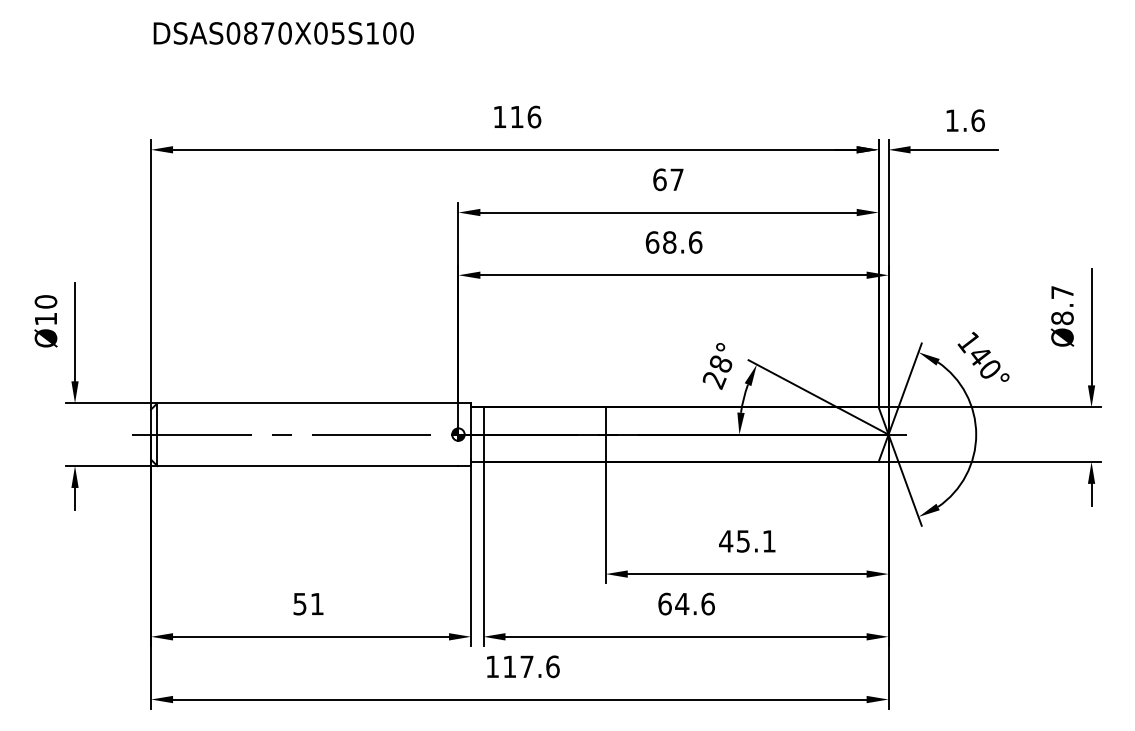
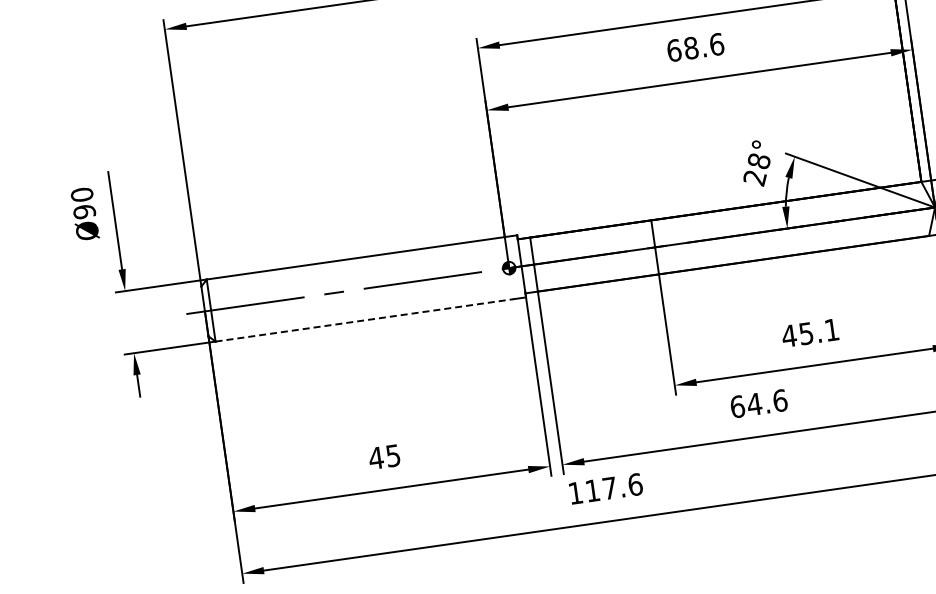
text: (45, 318) -> (84, 211), Ø10 -> Ø90
line: (307, 466) -> (364, 320), solid -> dashed
text: (307, 604) -> (383, 457), 51 -> 45

